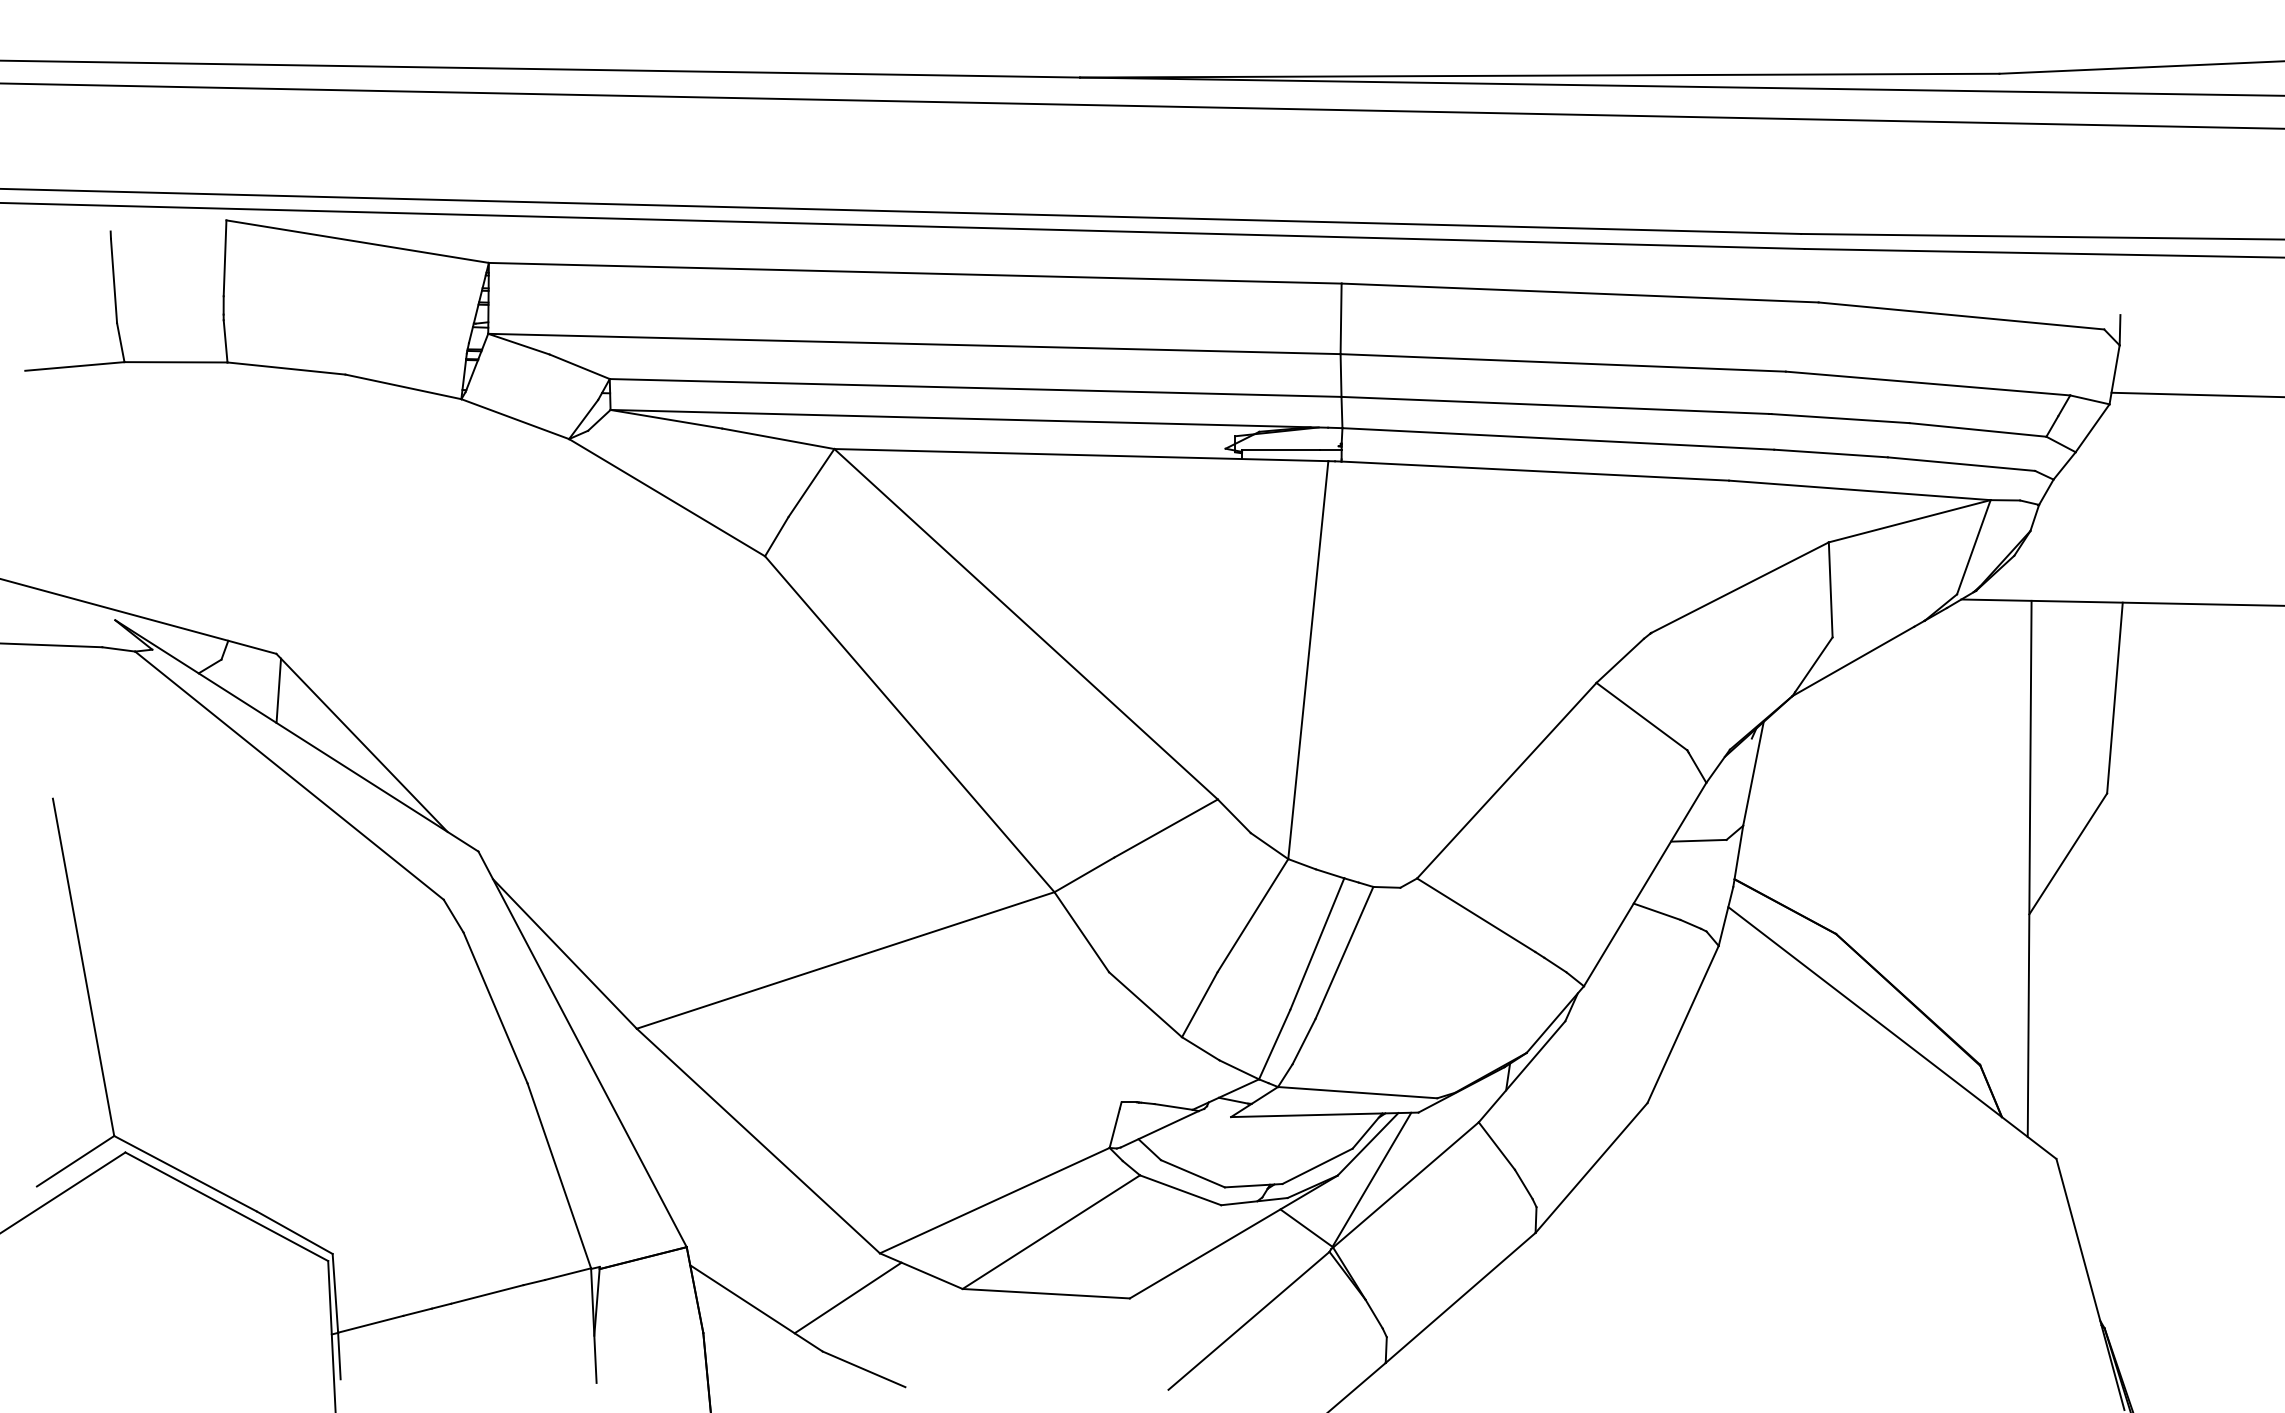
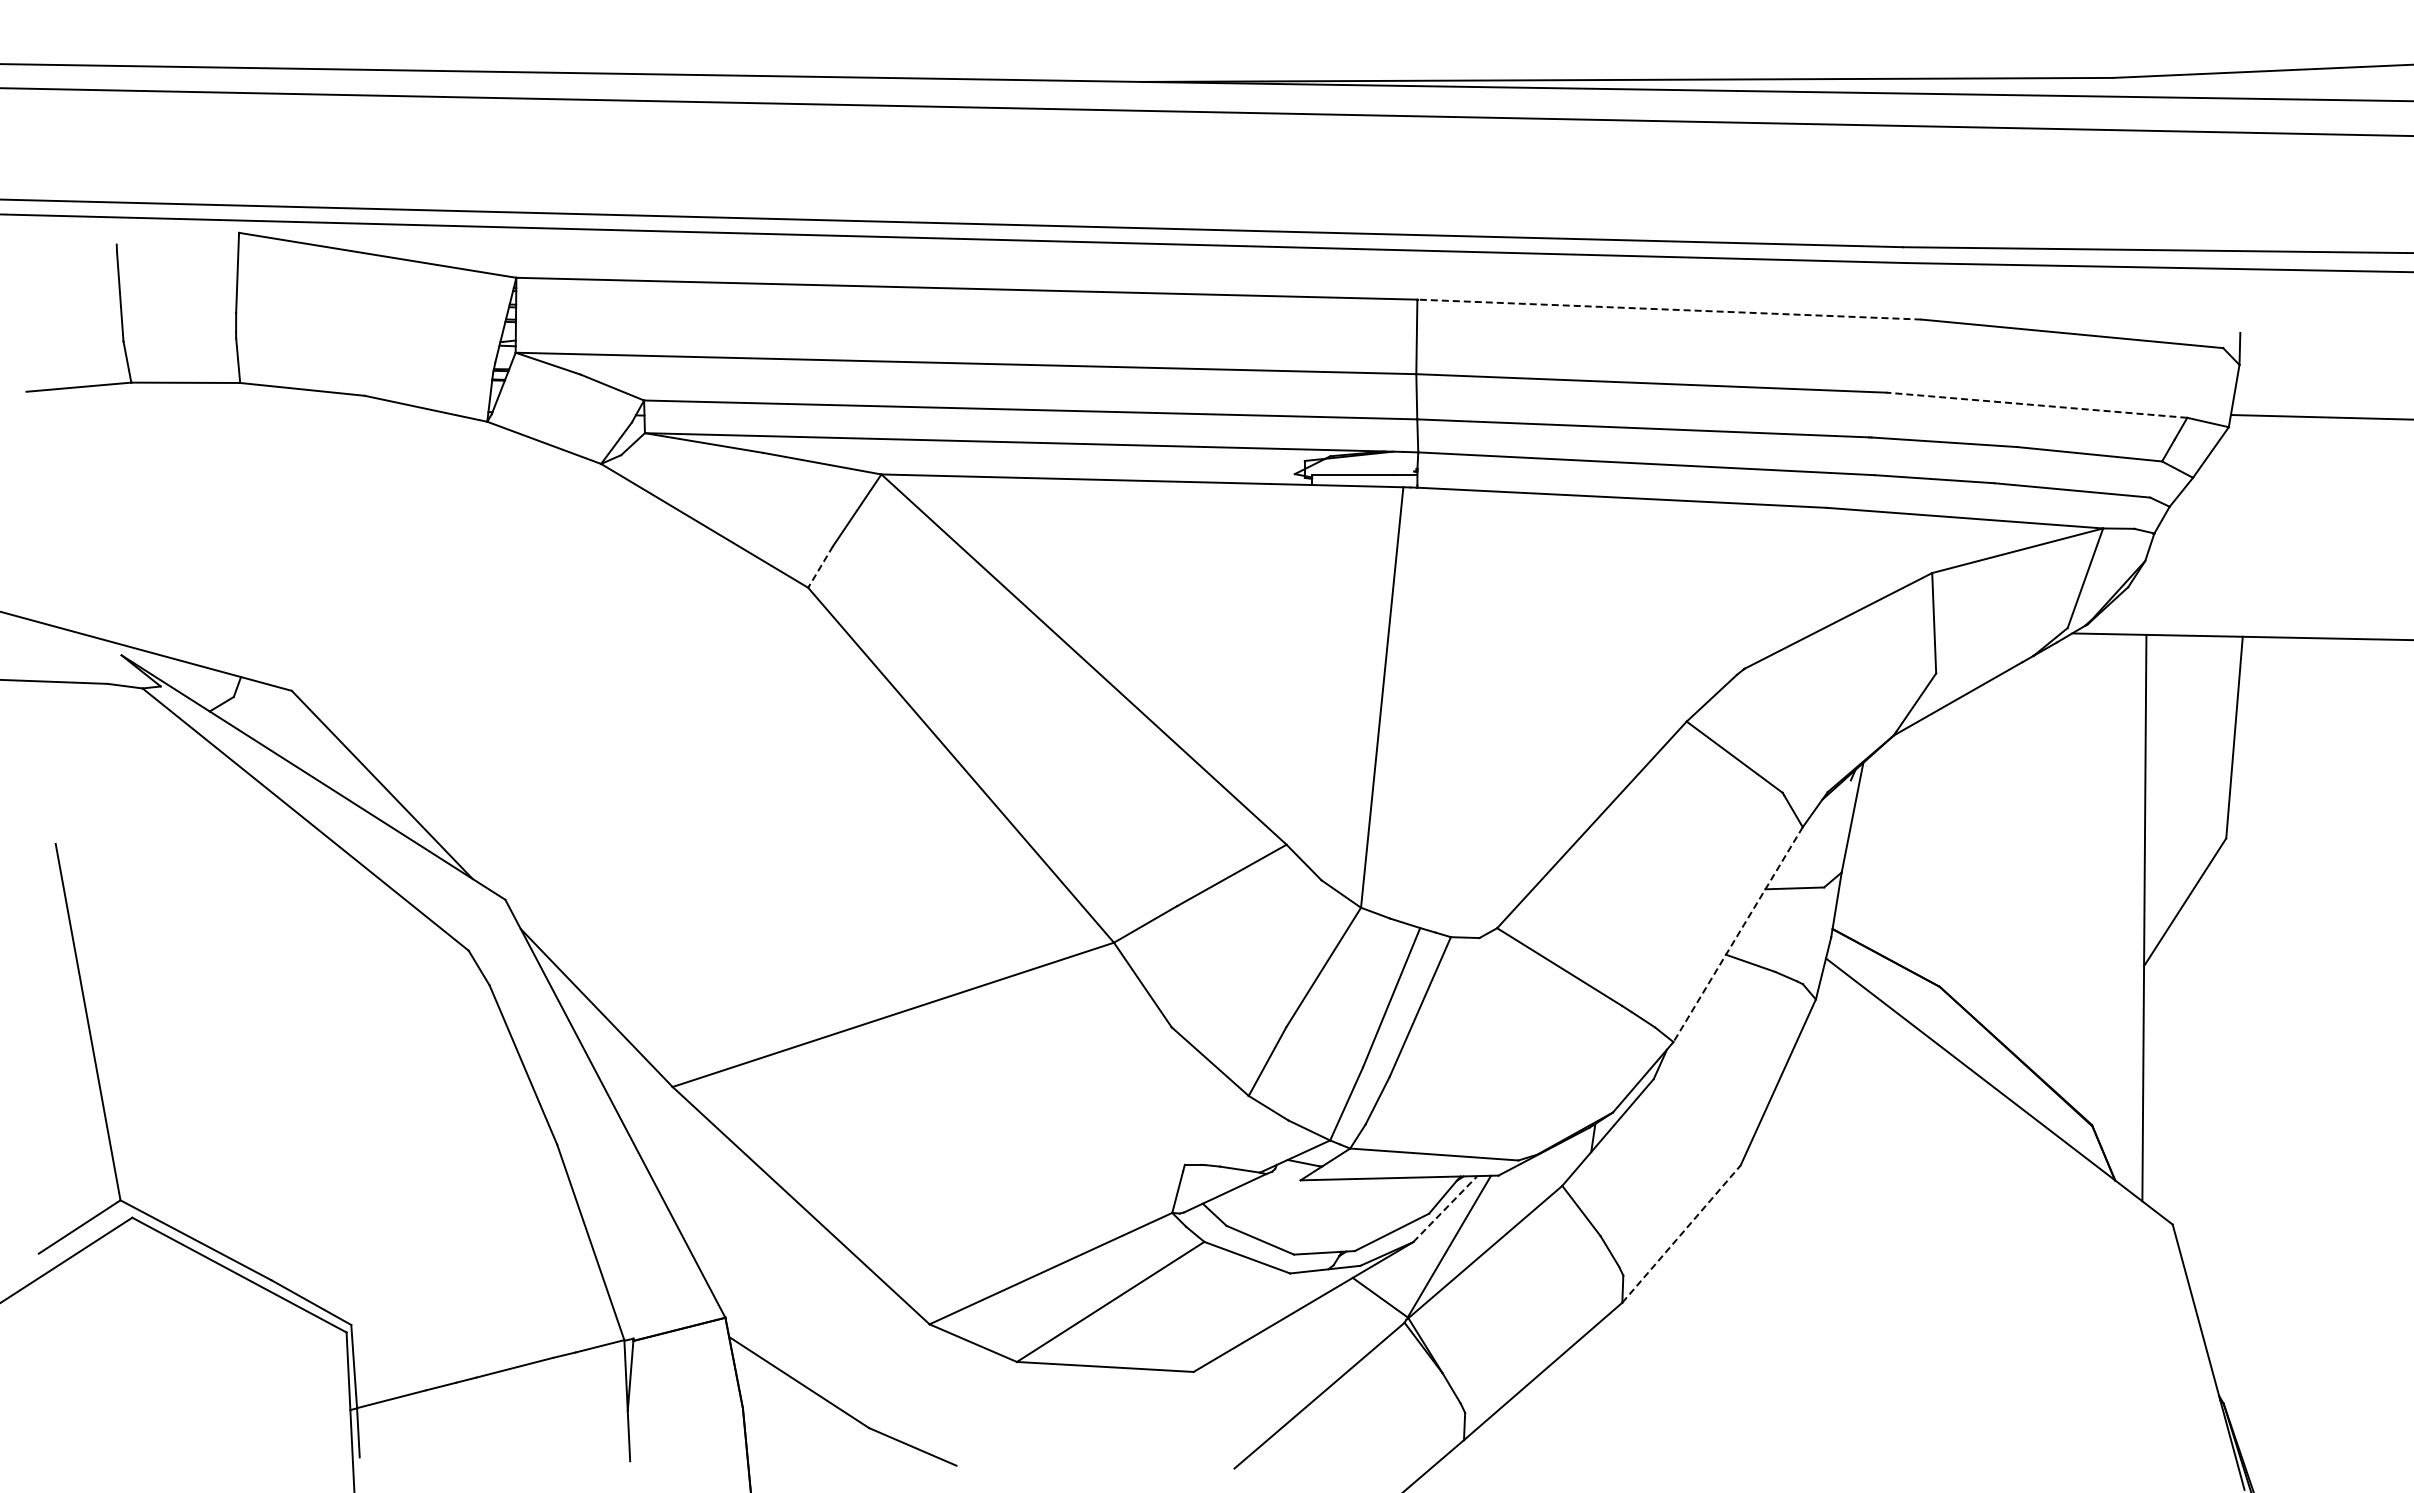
line: (1580, 292) -> (1669, 309), solid -> dashed
line: (1928, 383) -> (2037, 405), solid -> dashed
line: (776, 537) -> (820, 567), solid -> dashed
line: (278, 690) -> (294, 729), removed
line: (1644, 885) -> (1737, 935), solid -> dashed
line: (1368, 1143) -> (1445, 1208), solid -> dashed
line: (1591, 1168) -> (1681, 1234), solid -> dashed
line: (847, 1298) -> (895, 1371), removed

